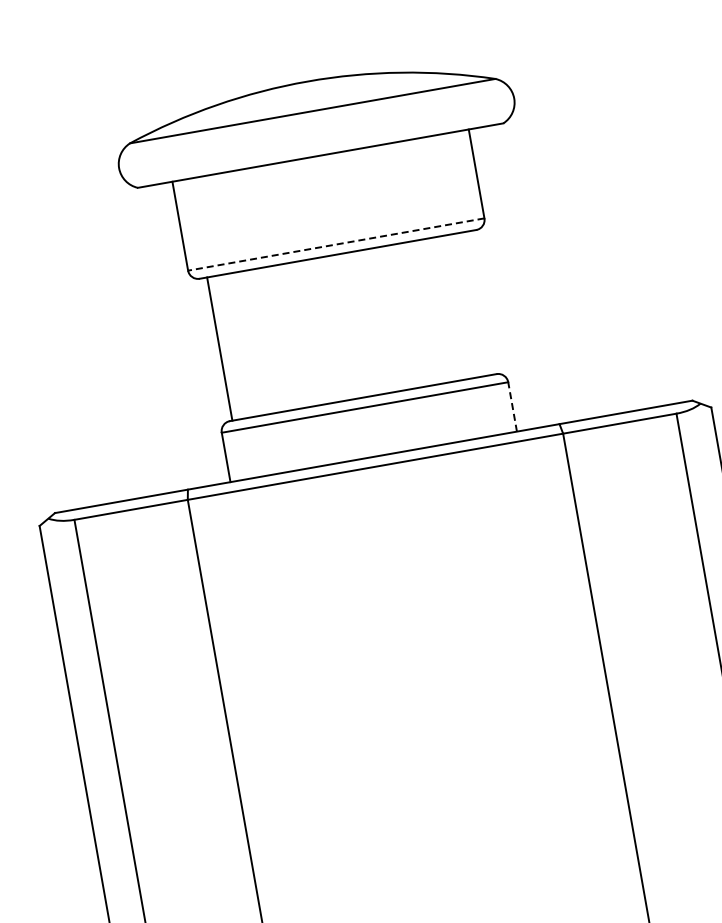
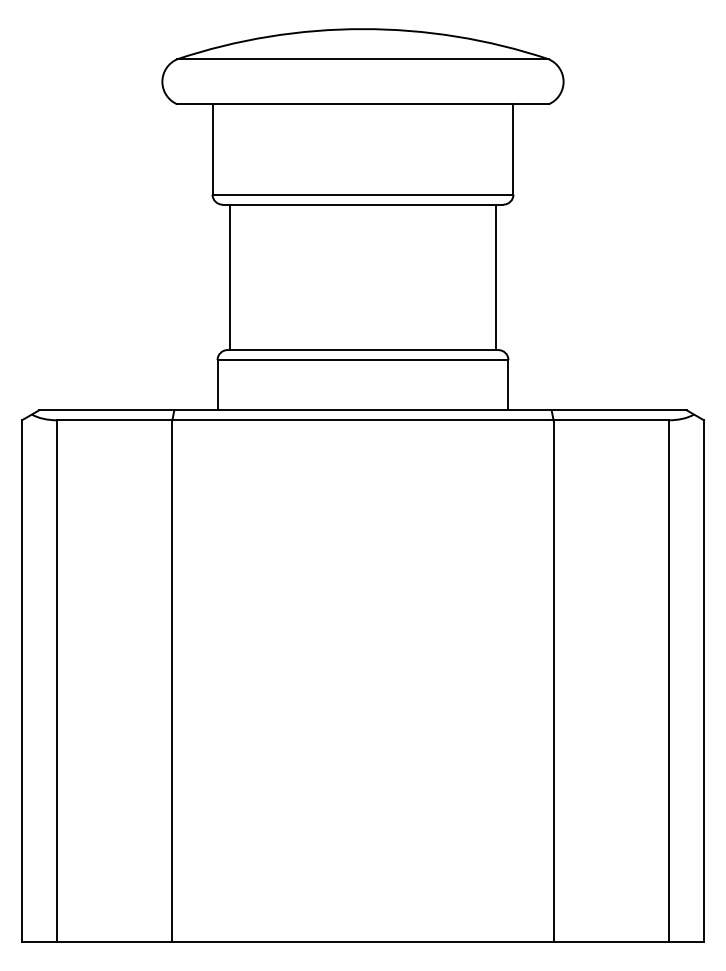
line: (335, 244) -> (362, 194), dashed -> solid
line: (481, 303) -> (495, 277), added
line: (512, 406) -> (508, 384), dashed -> solid

